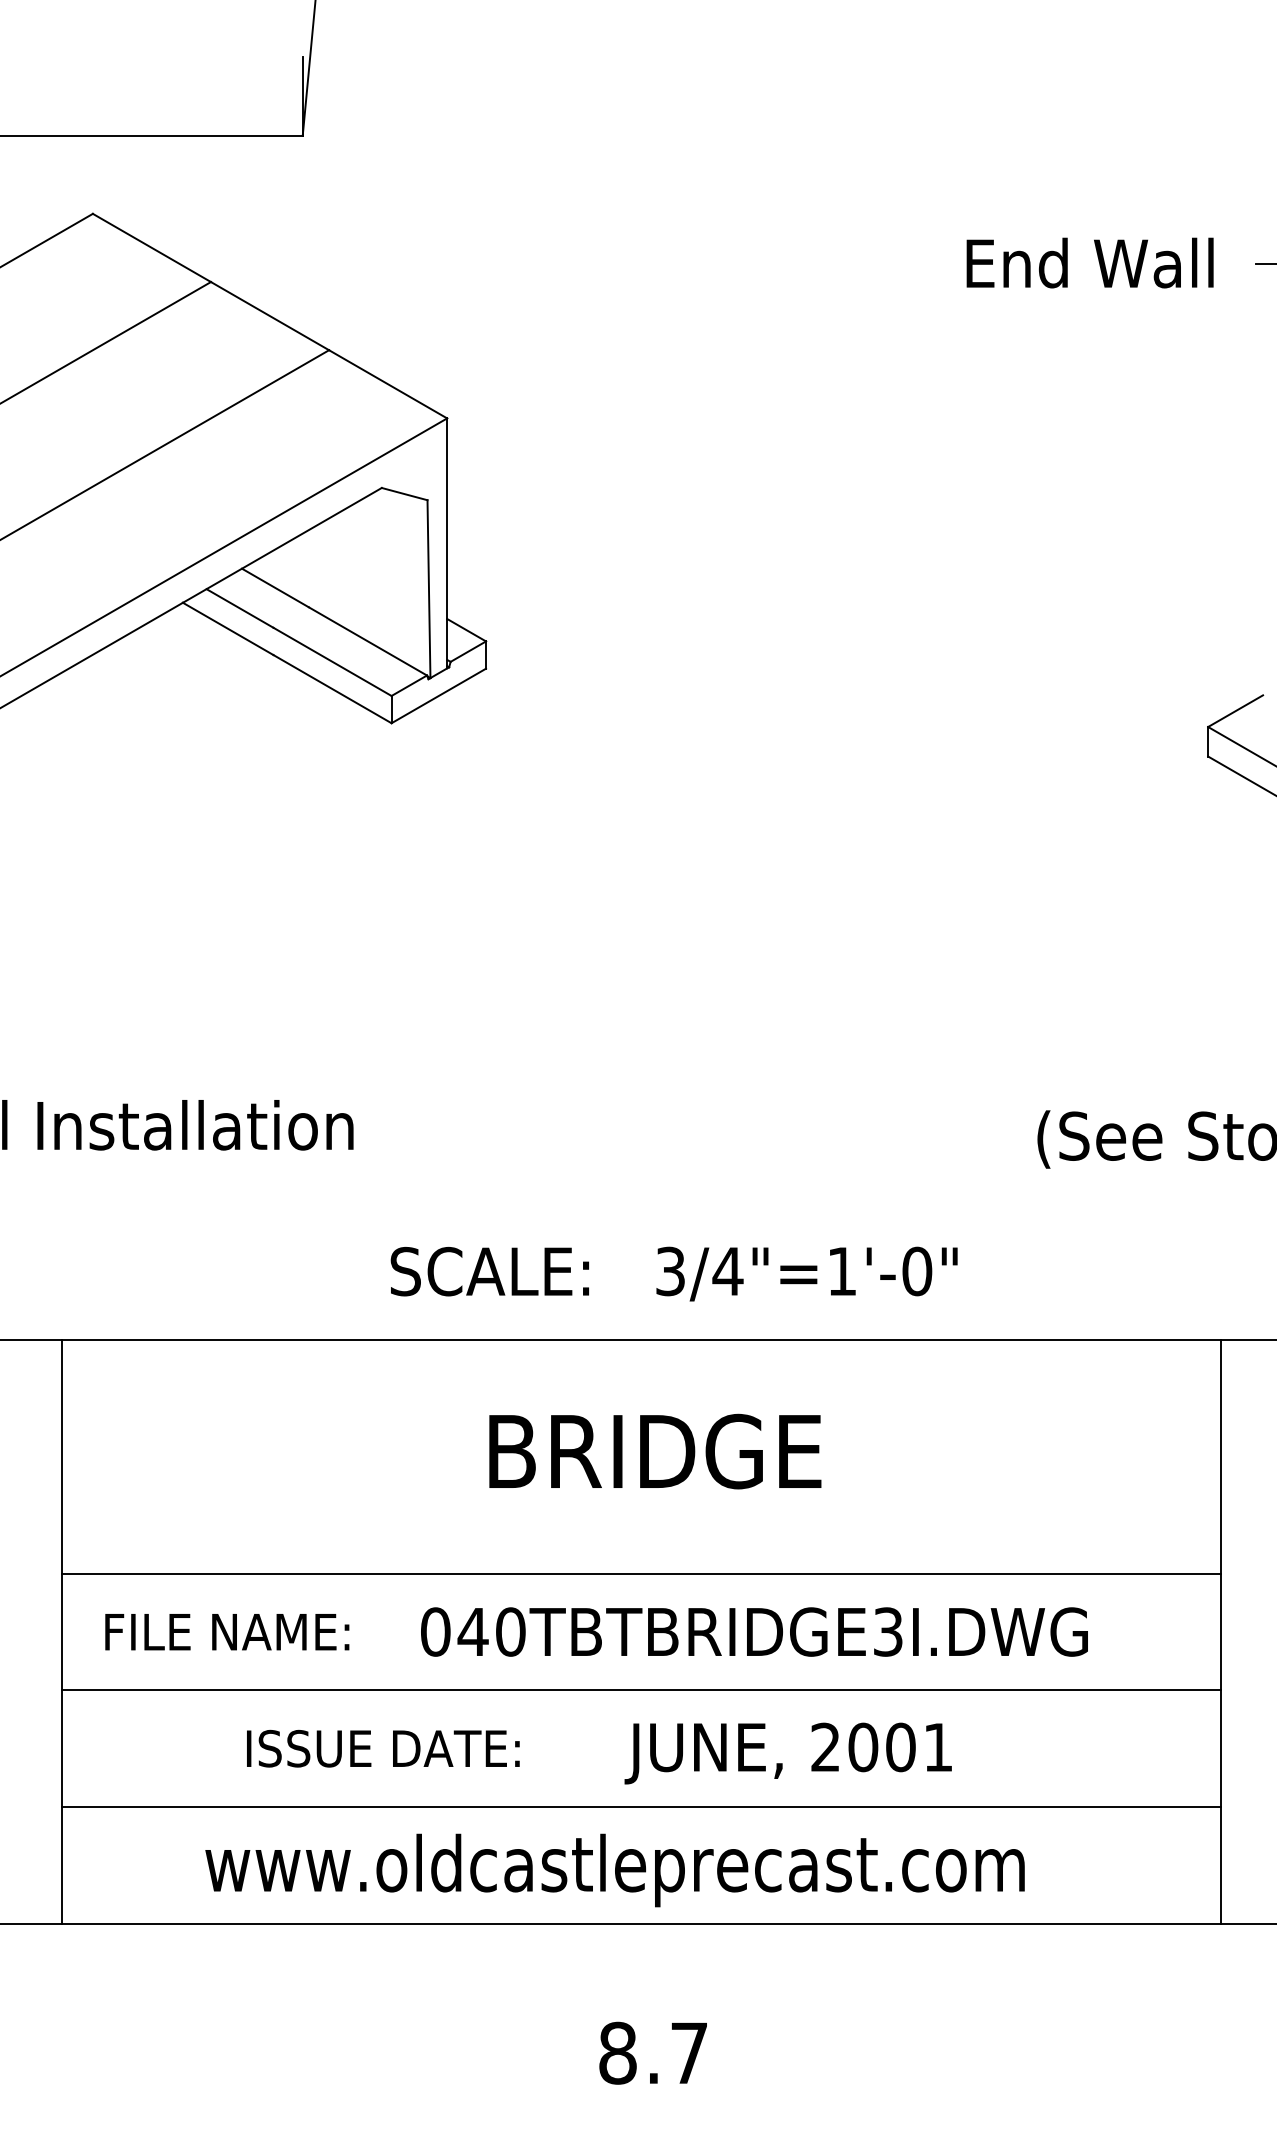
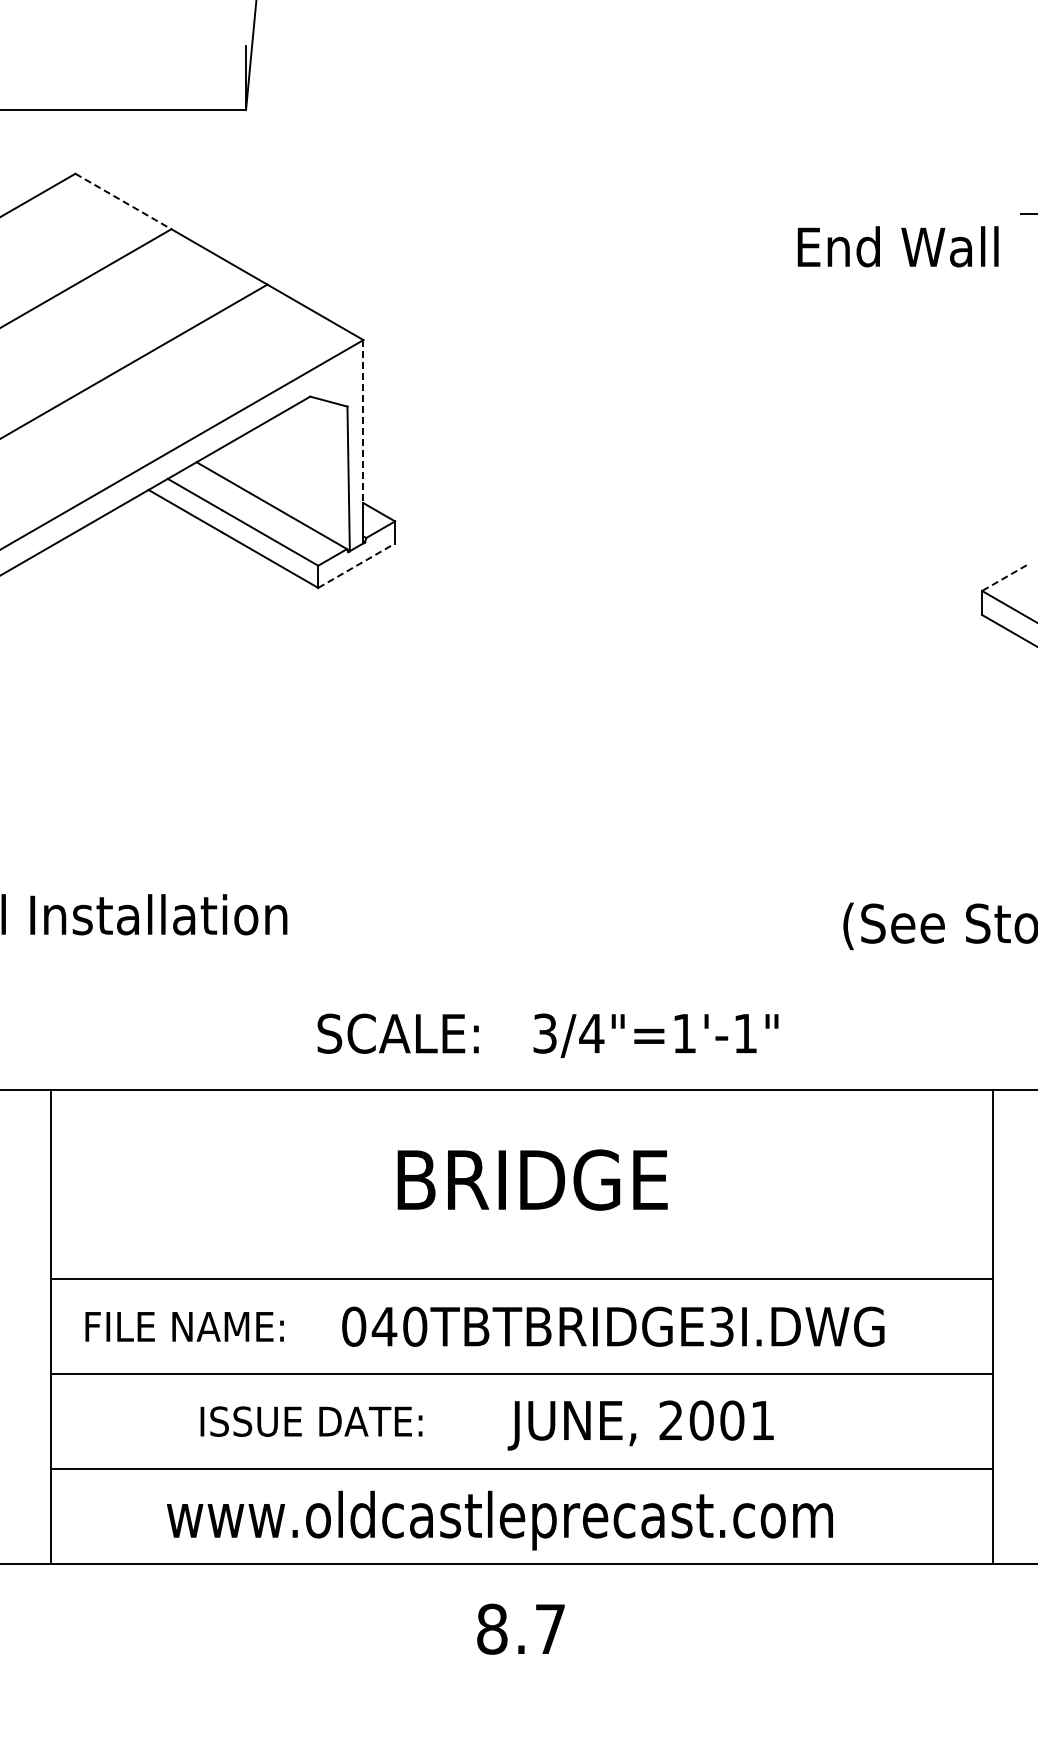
line: (152, 247) -> (123, 201), solid -> dashed
text: (1089, 262) -> (897, 246), moved
line: (447, 518) -> (363, 421), solid -> dashed
line: (439, 695) -> (357, 565), solid -> dashed
line: (1235, 711) -> (1004, 578), solid -> dashed
text: (917, 1271) -> (745, 1033), 3/4"=1'-0" -> 3/4"=1'-1"
text: (652, 2052) -> (520, 1628), moved

